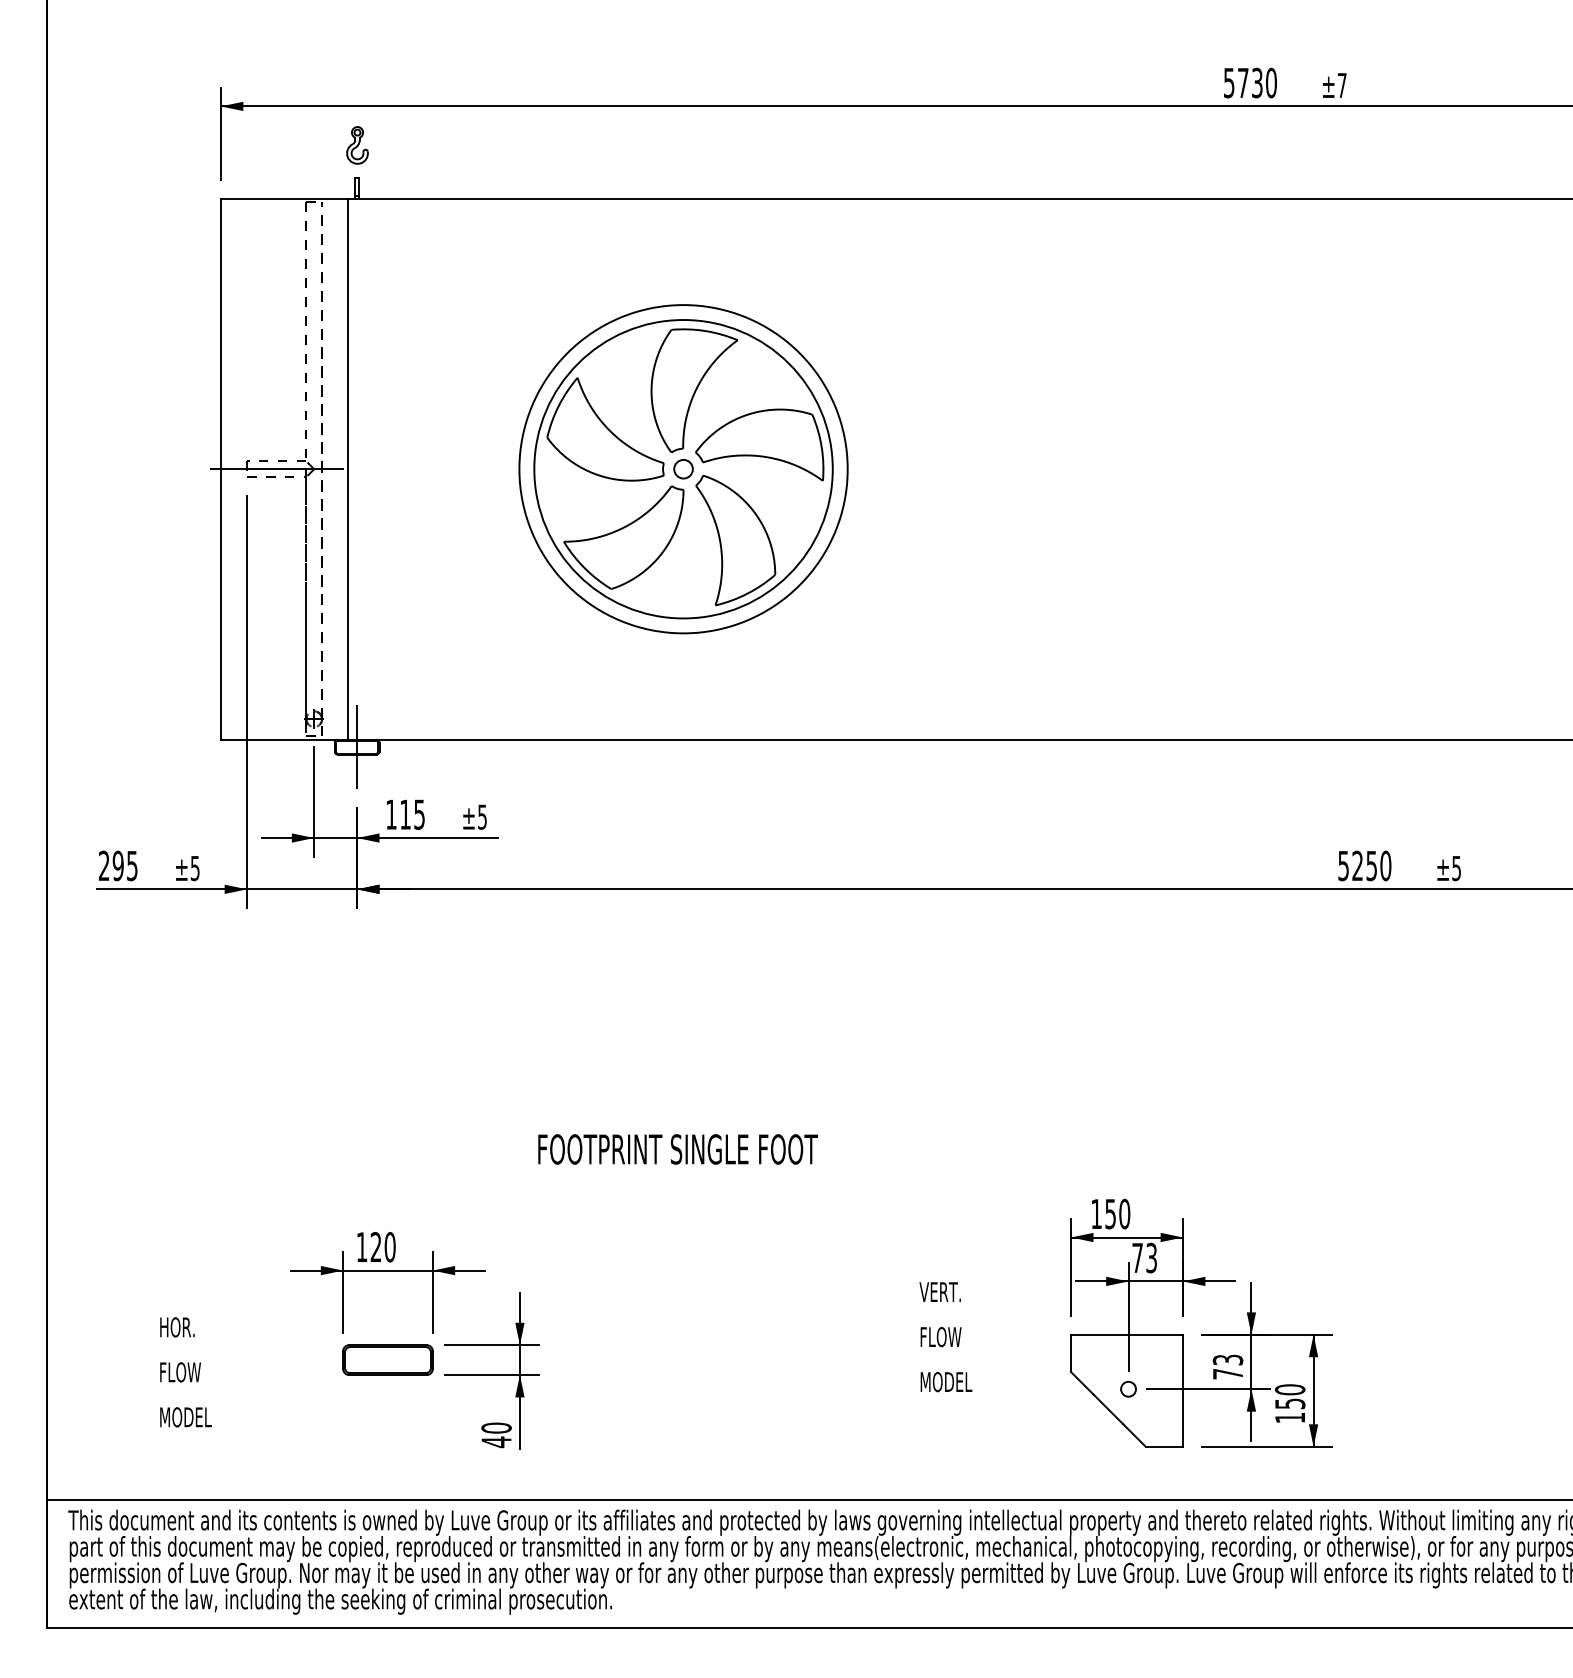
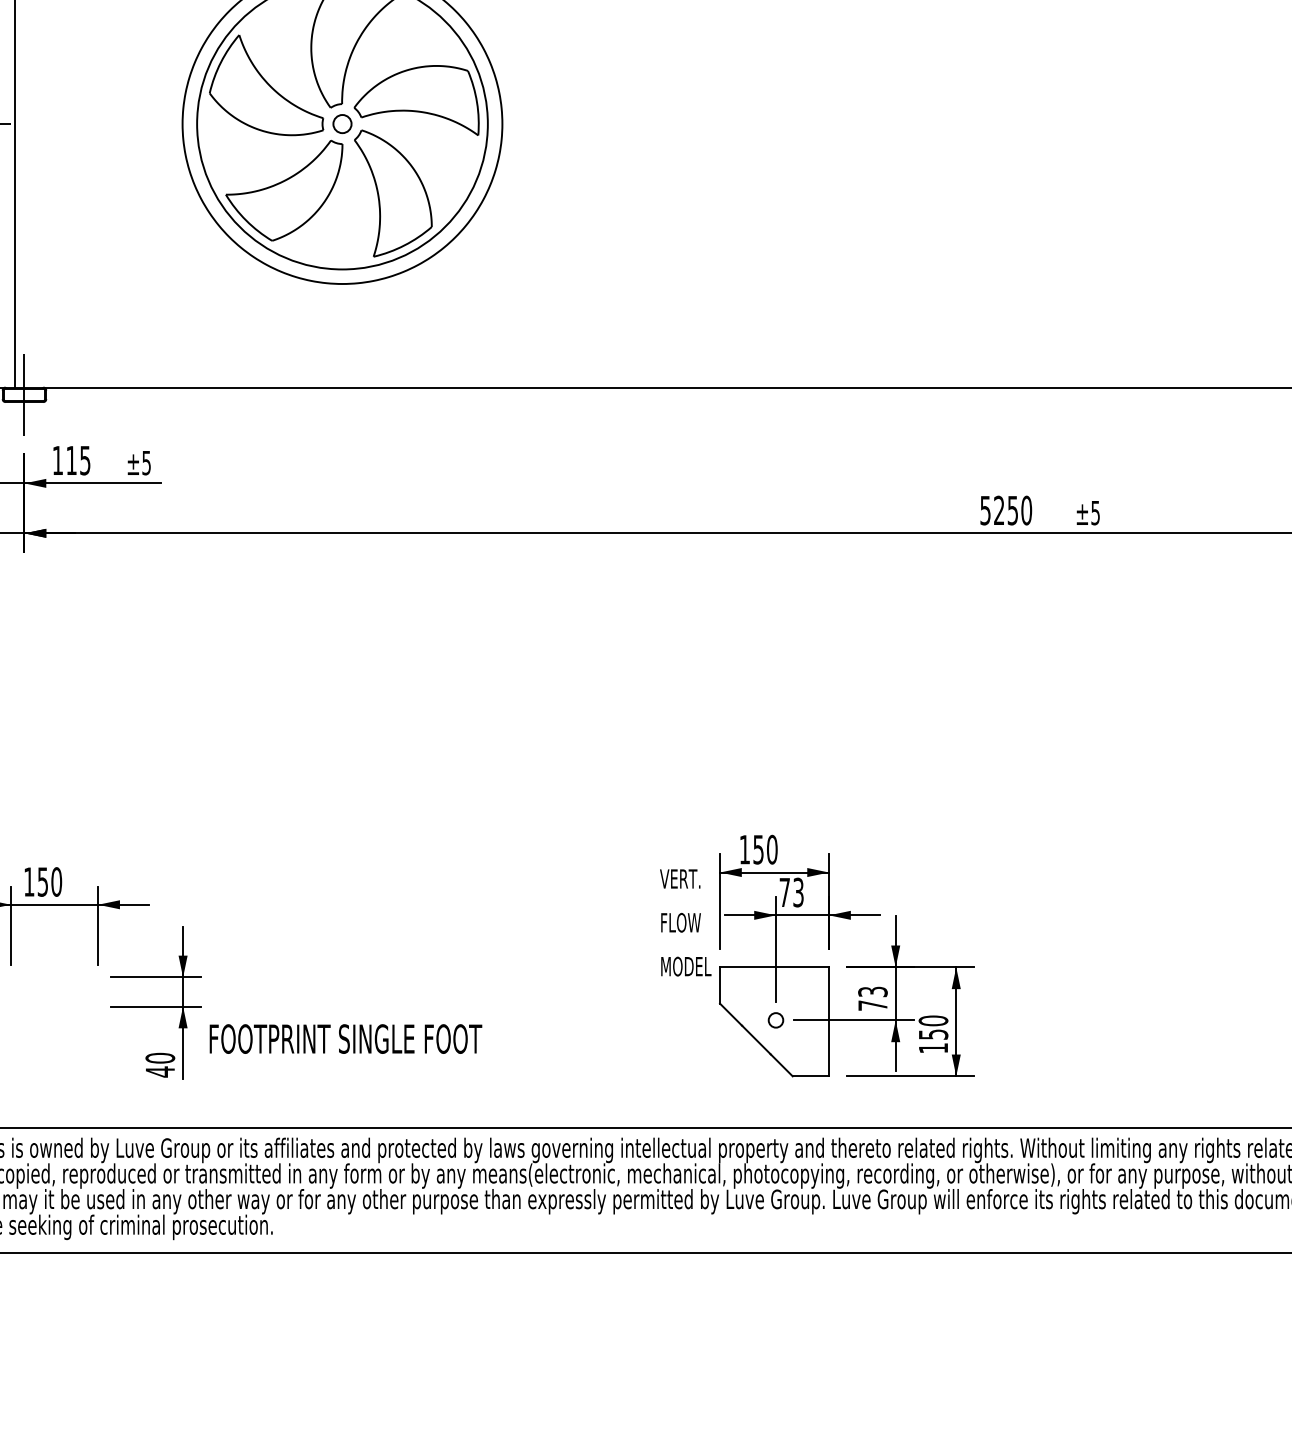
text: (677, 1149) -> (345, 1039), moved
text: (375, 1247) -> (42, 882), 120 -> 150
text: (945, 1337) -> (685, 923), moved
part: (387, 1359) -> (54, 991), removed

